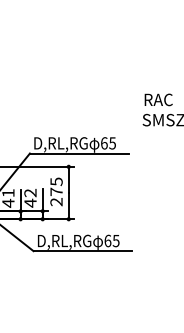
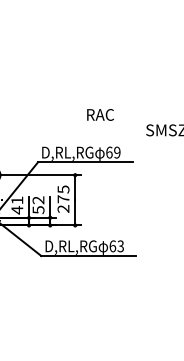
text: (158, 99) -> (100, 114), moved
text: (112, 143) -> (117, 152), 65 -> 69
text: (30, 202) -> (38, 209), 42 -> 52
text: (115, 240) -> (120, 245), 65 -> 63

